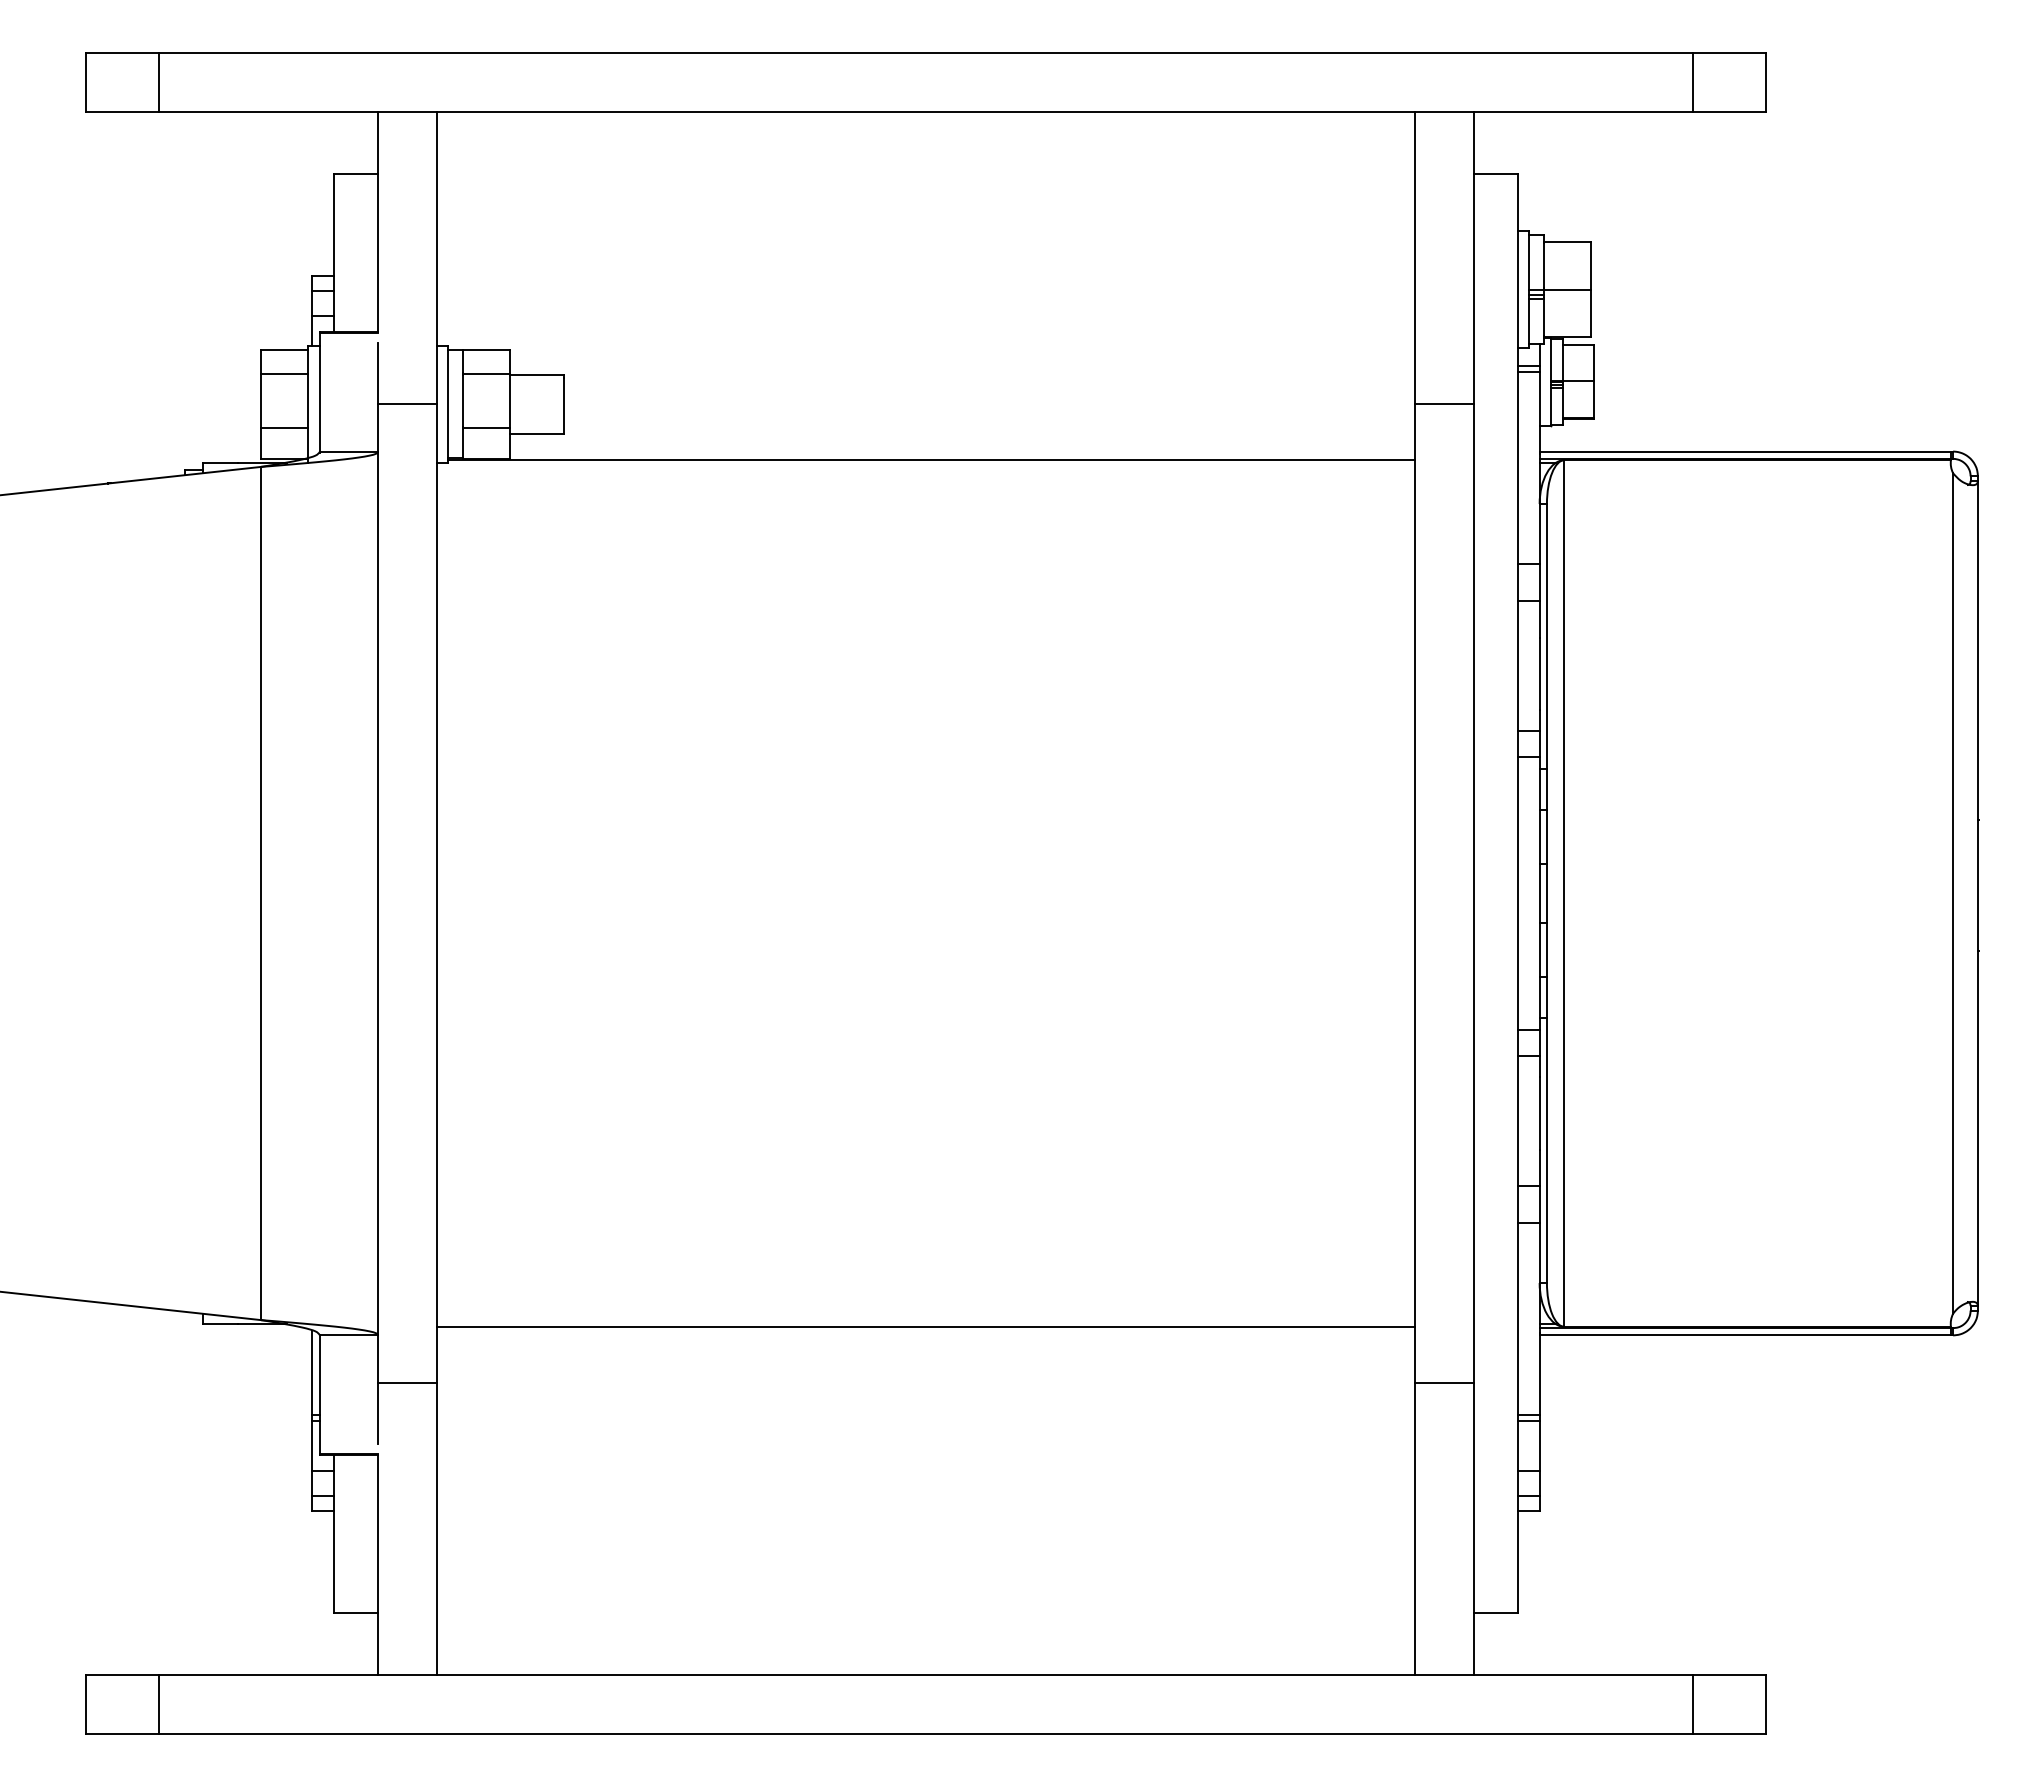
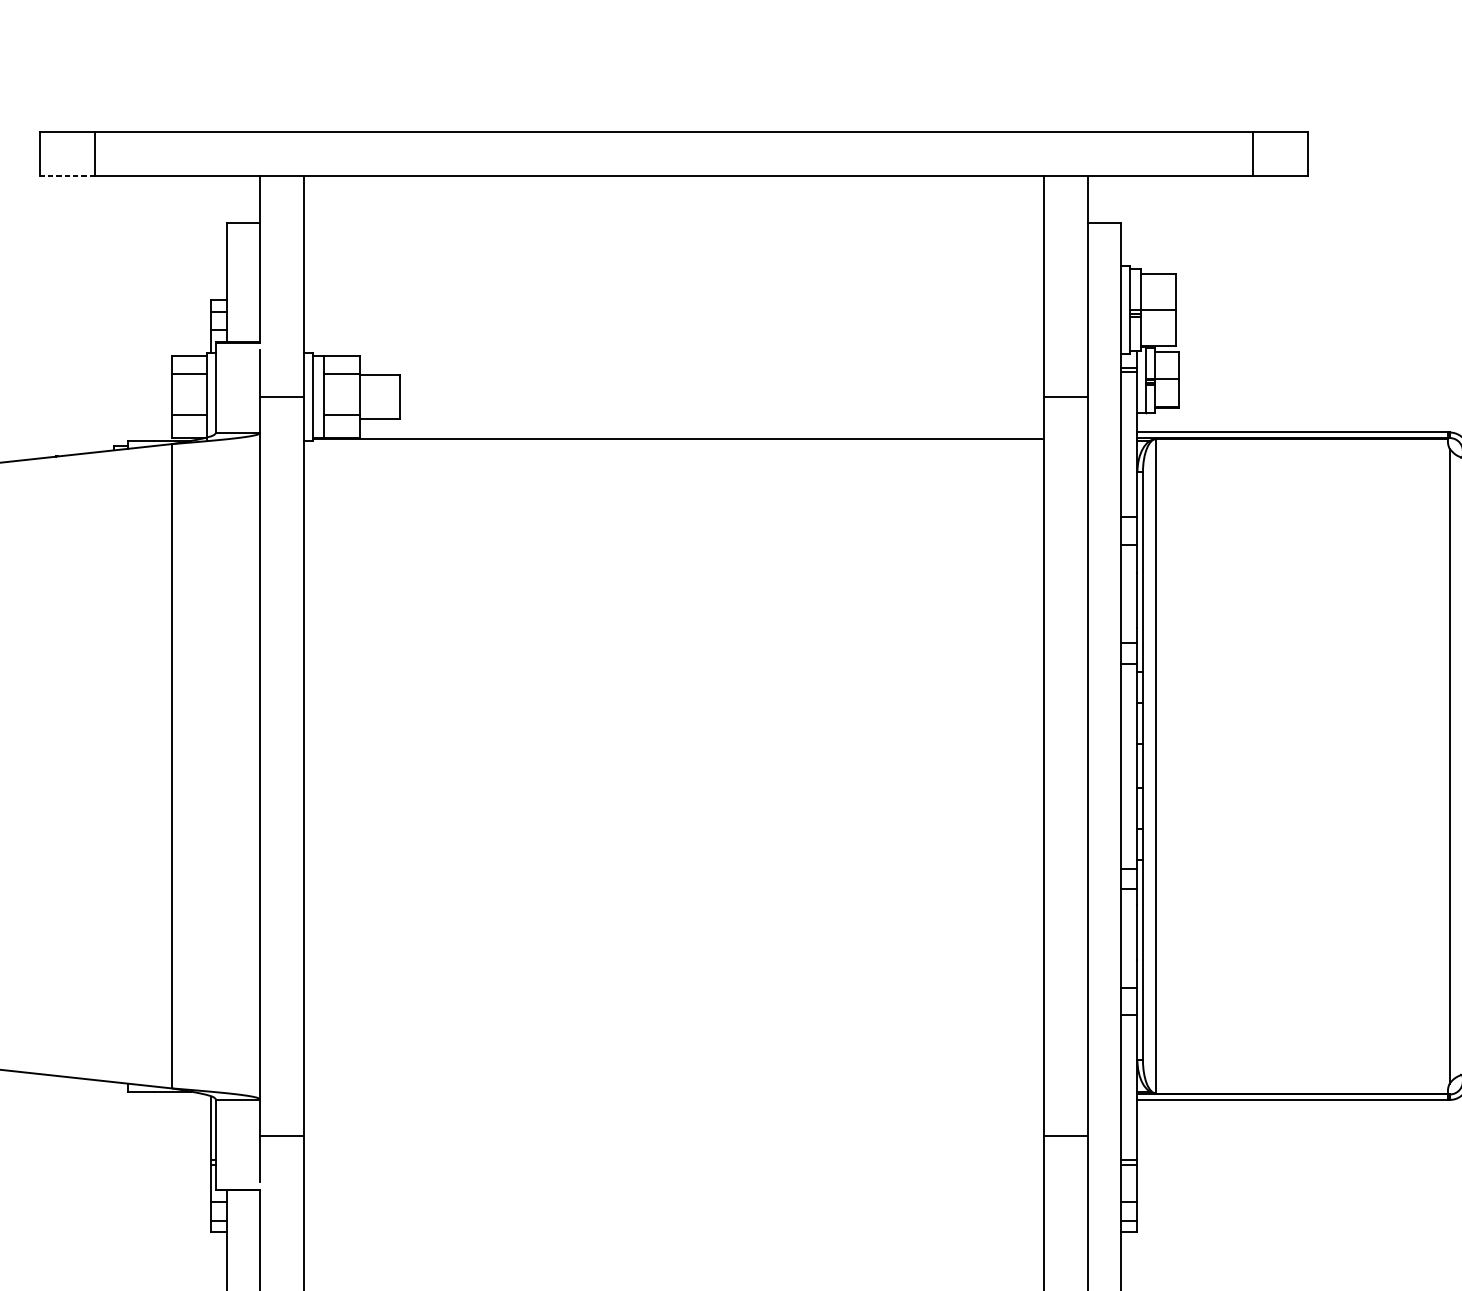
line: (122, 111) -> (67, 175), solid -> dashed
line: (925, 1327) -> (673, 1094), removed

